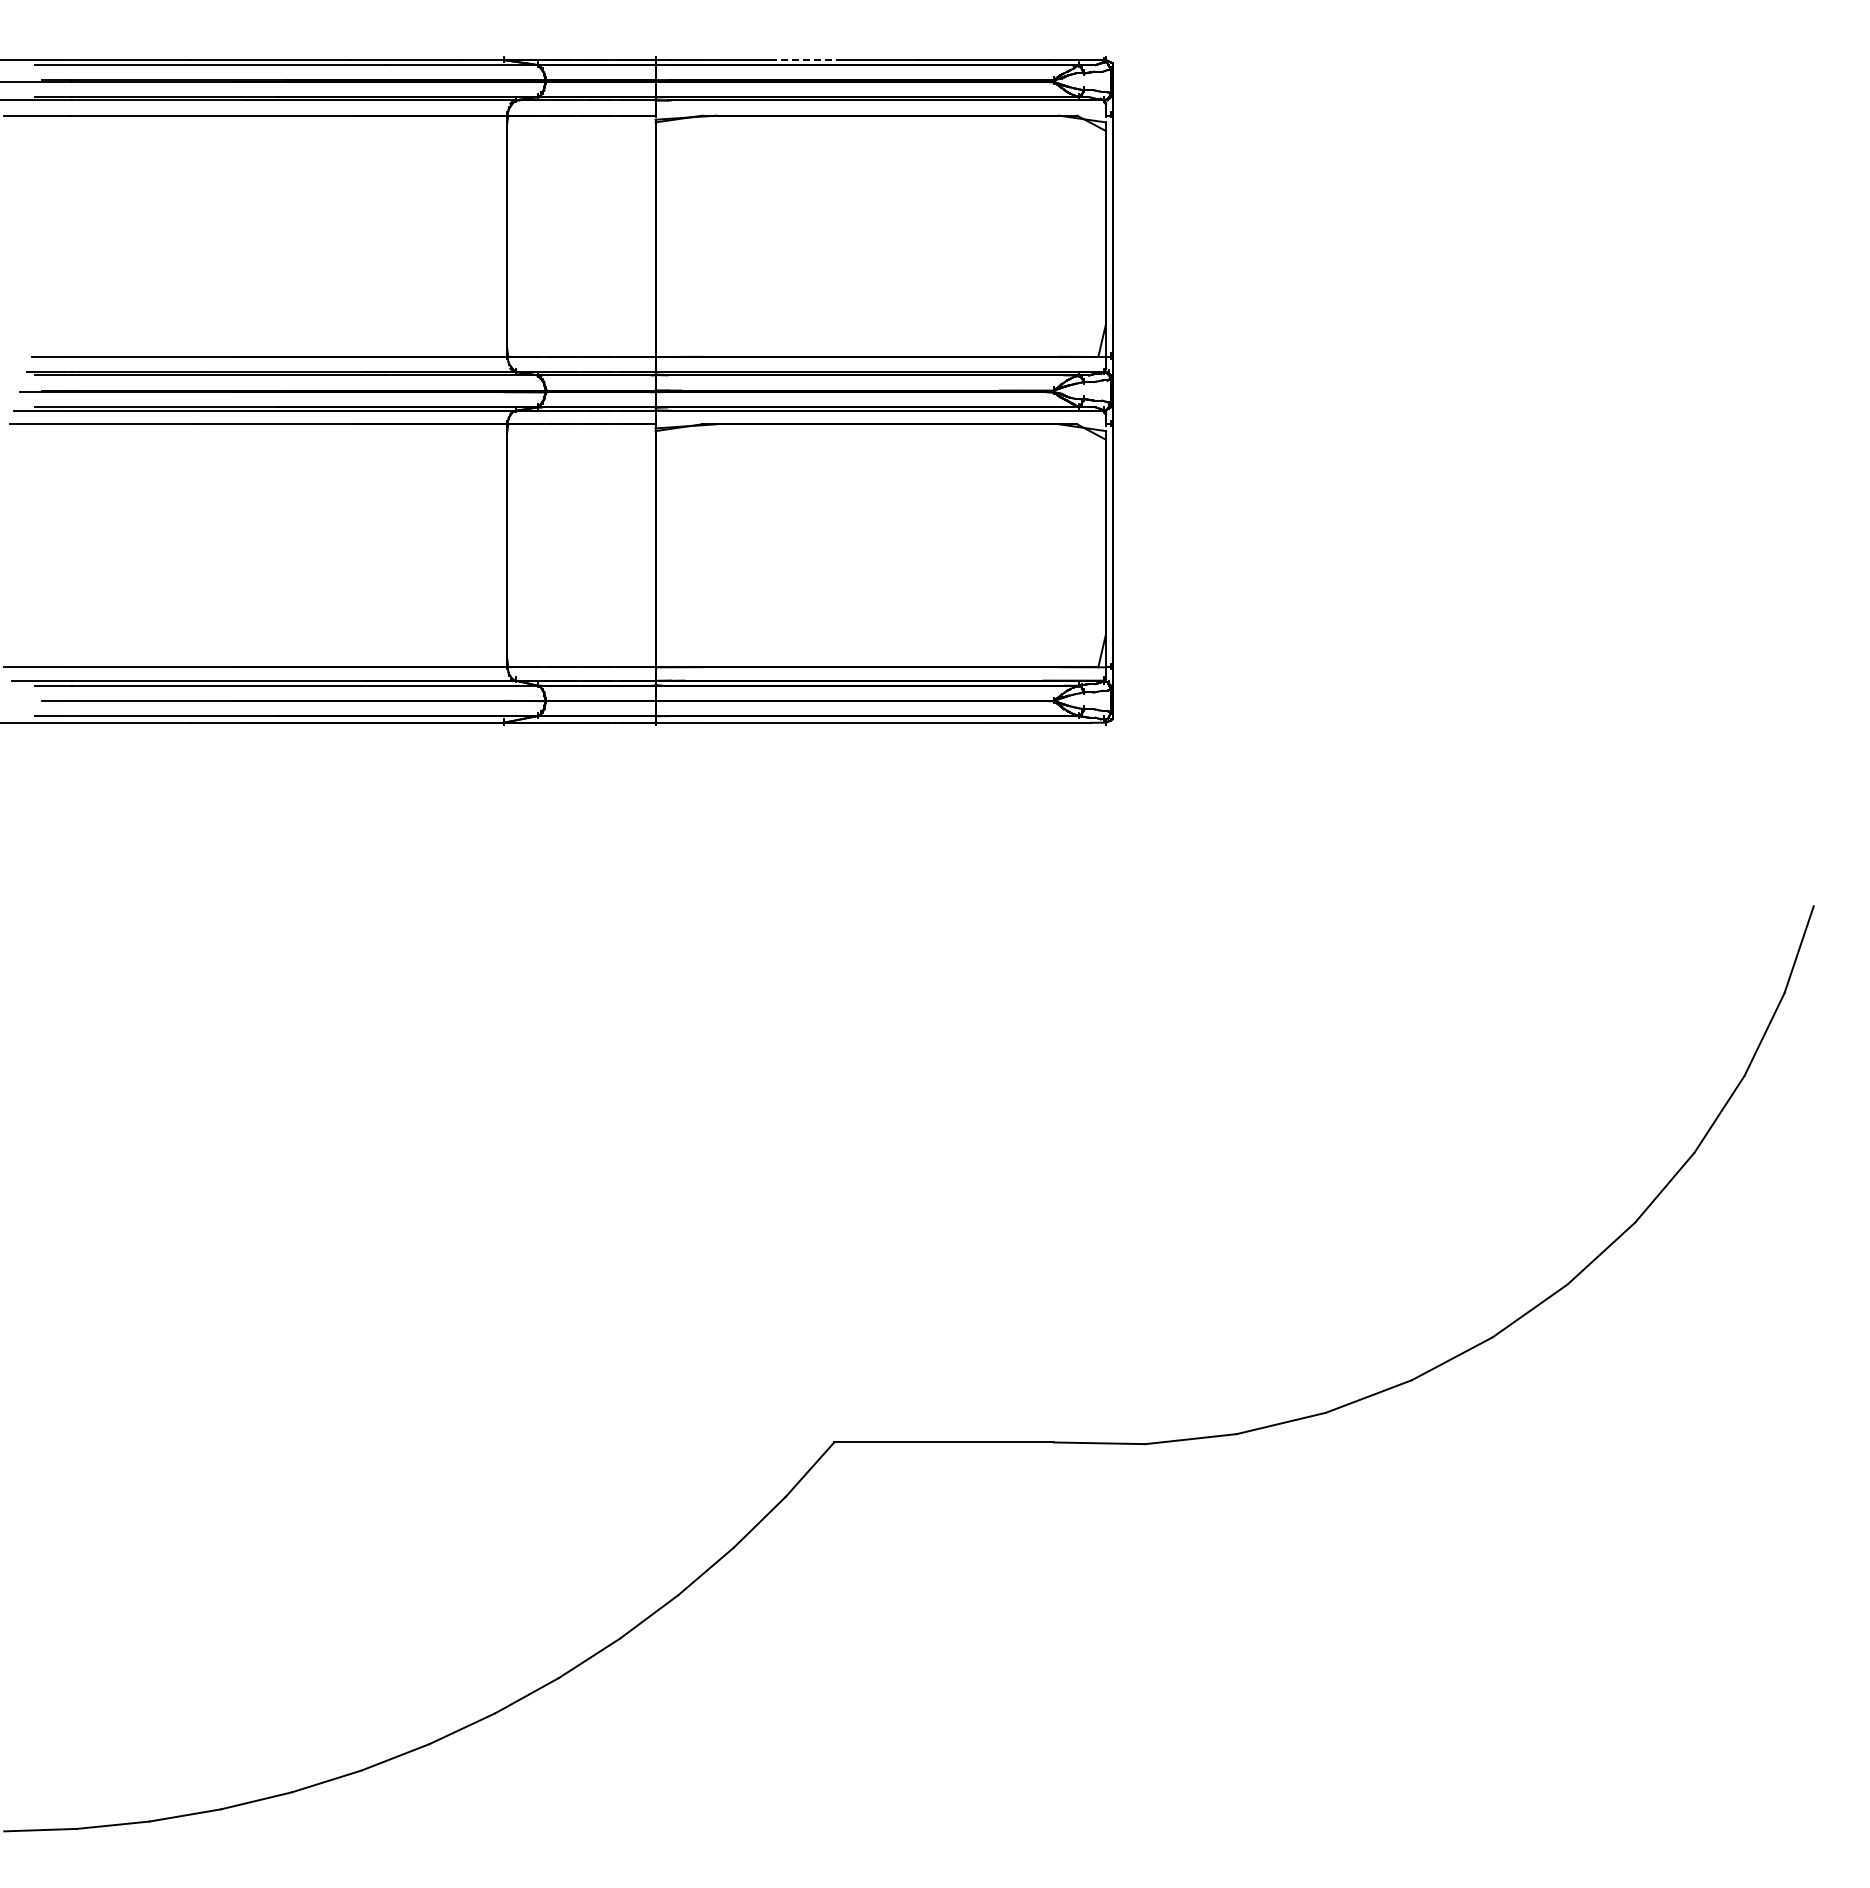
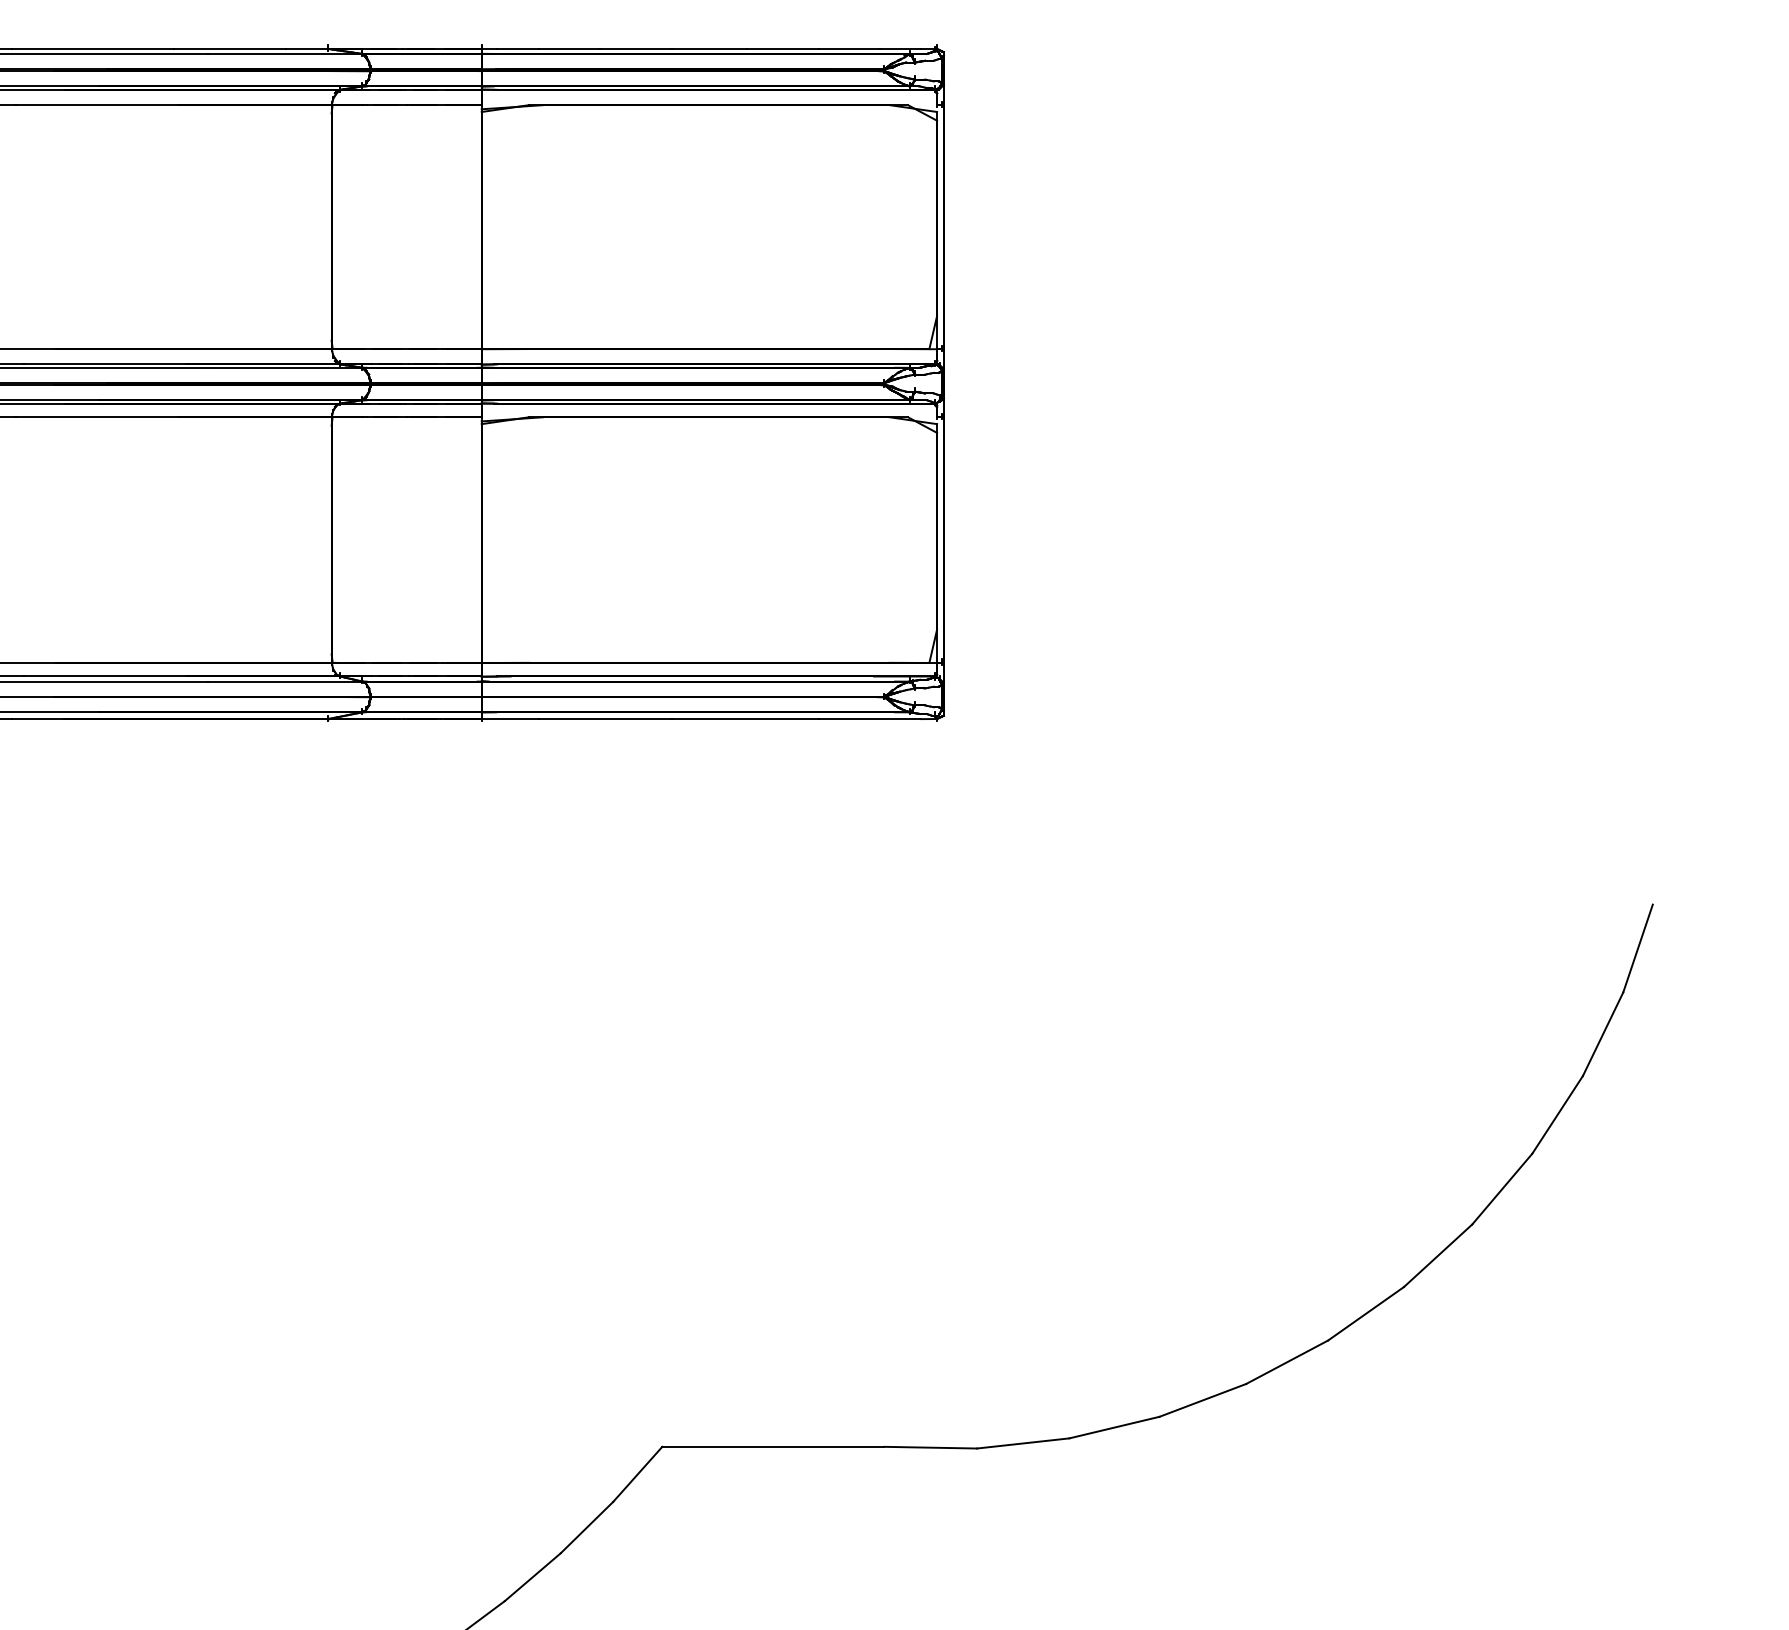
line: (807, 60) -> (635, 49), dashed -> solid

